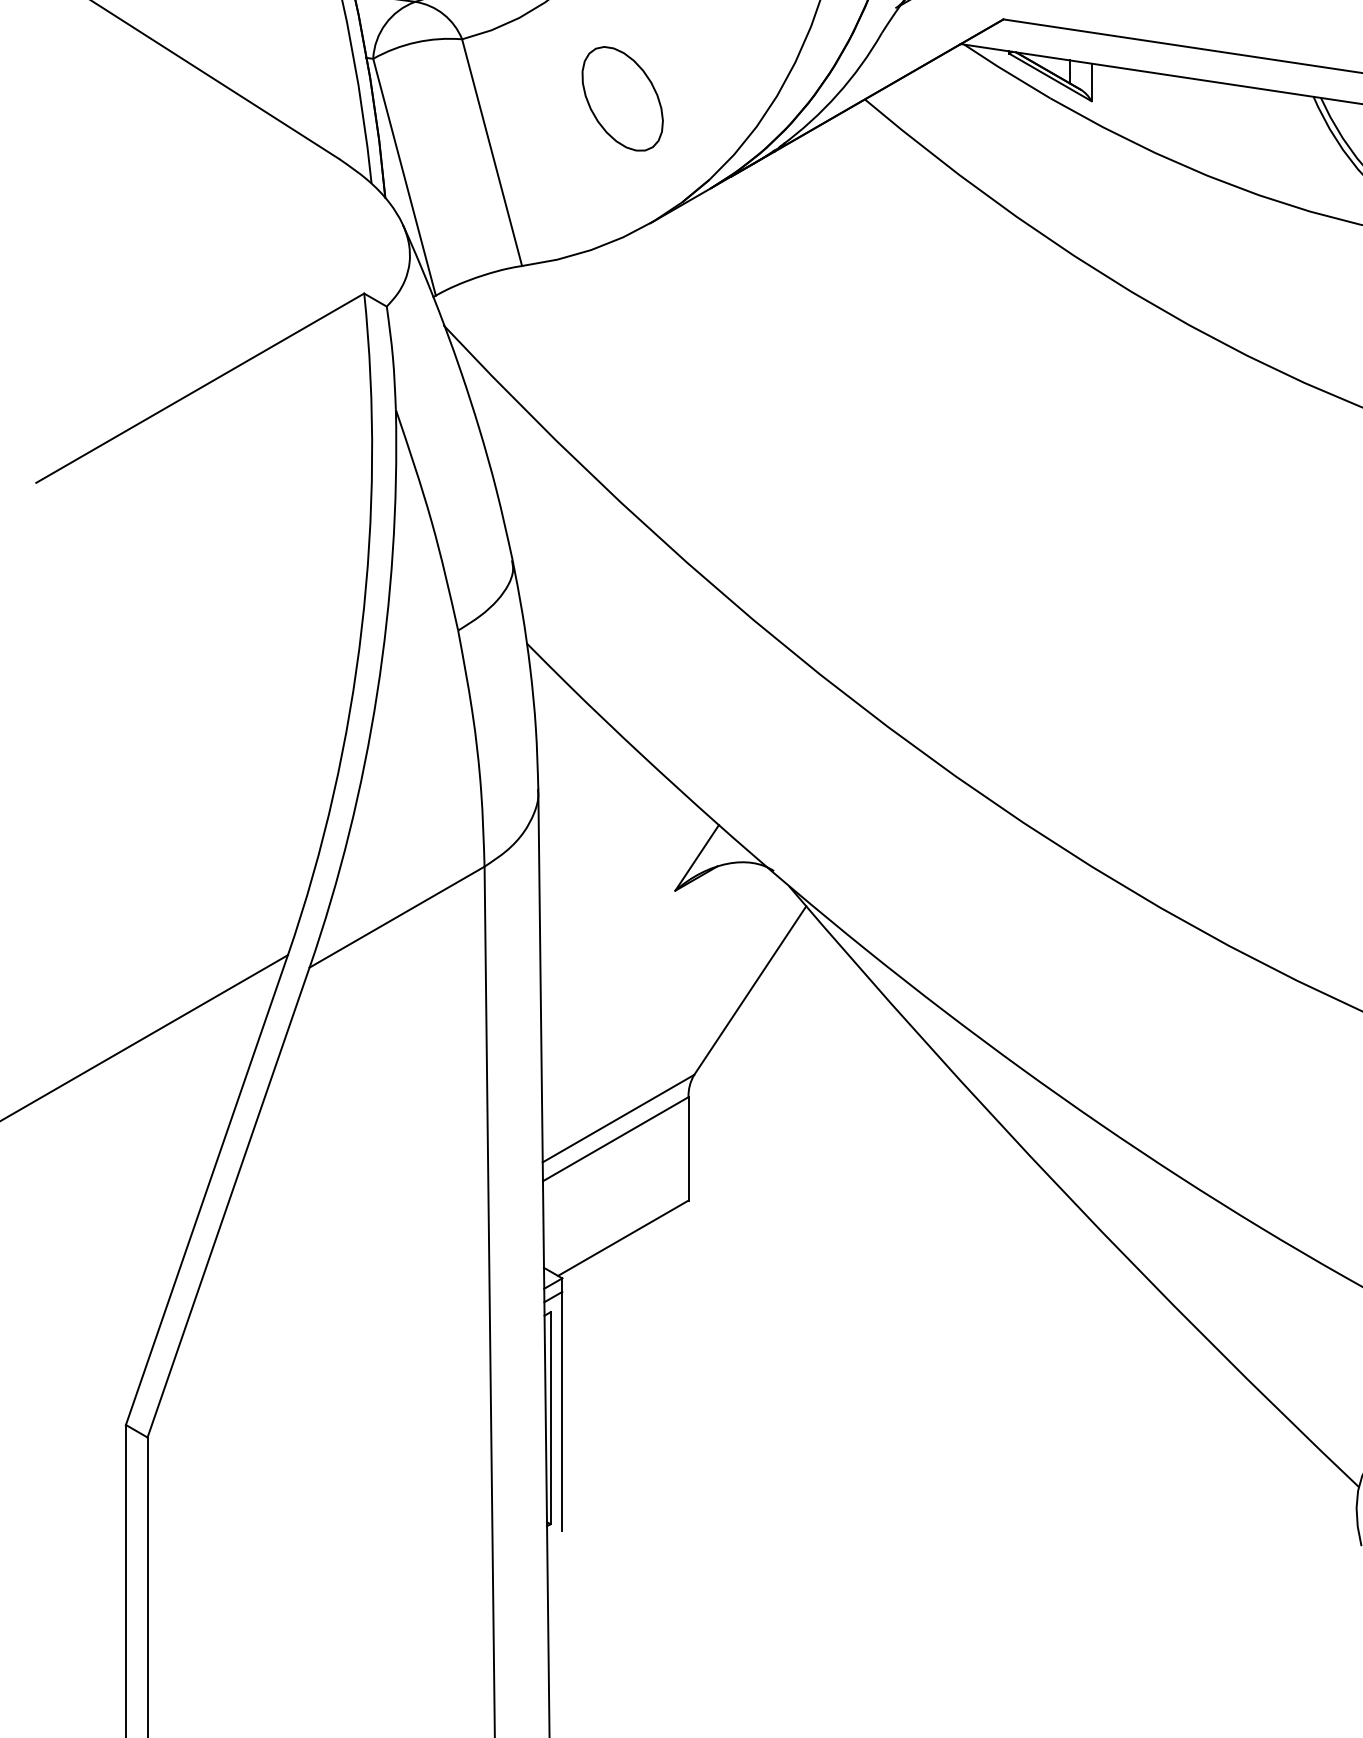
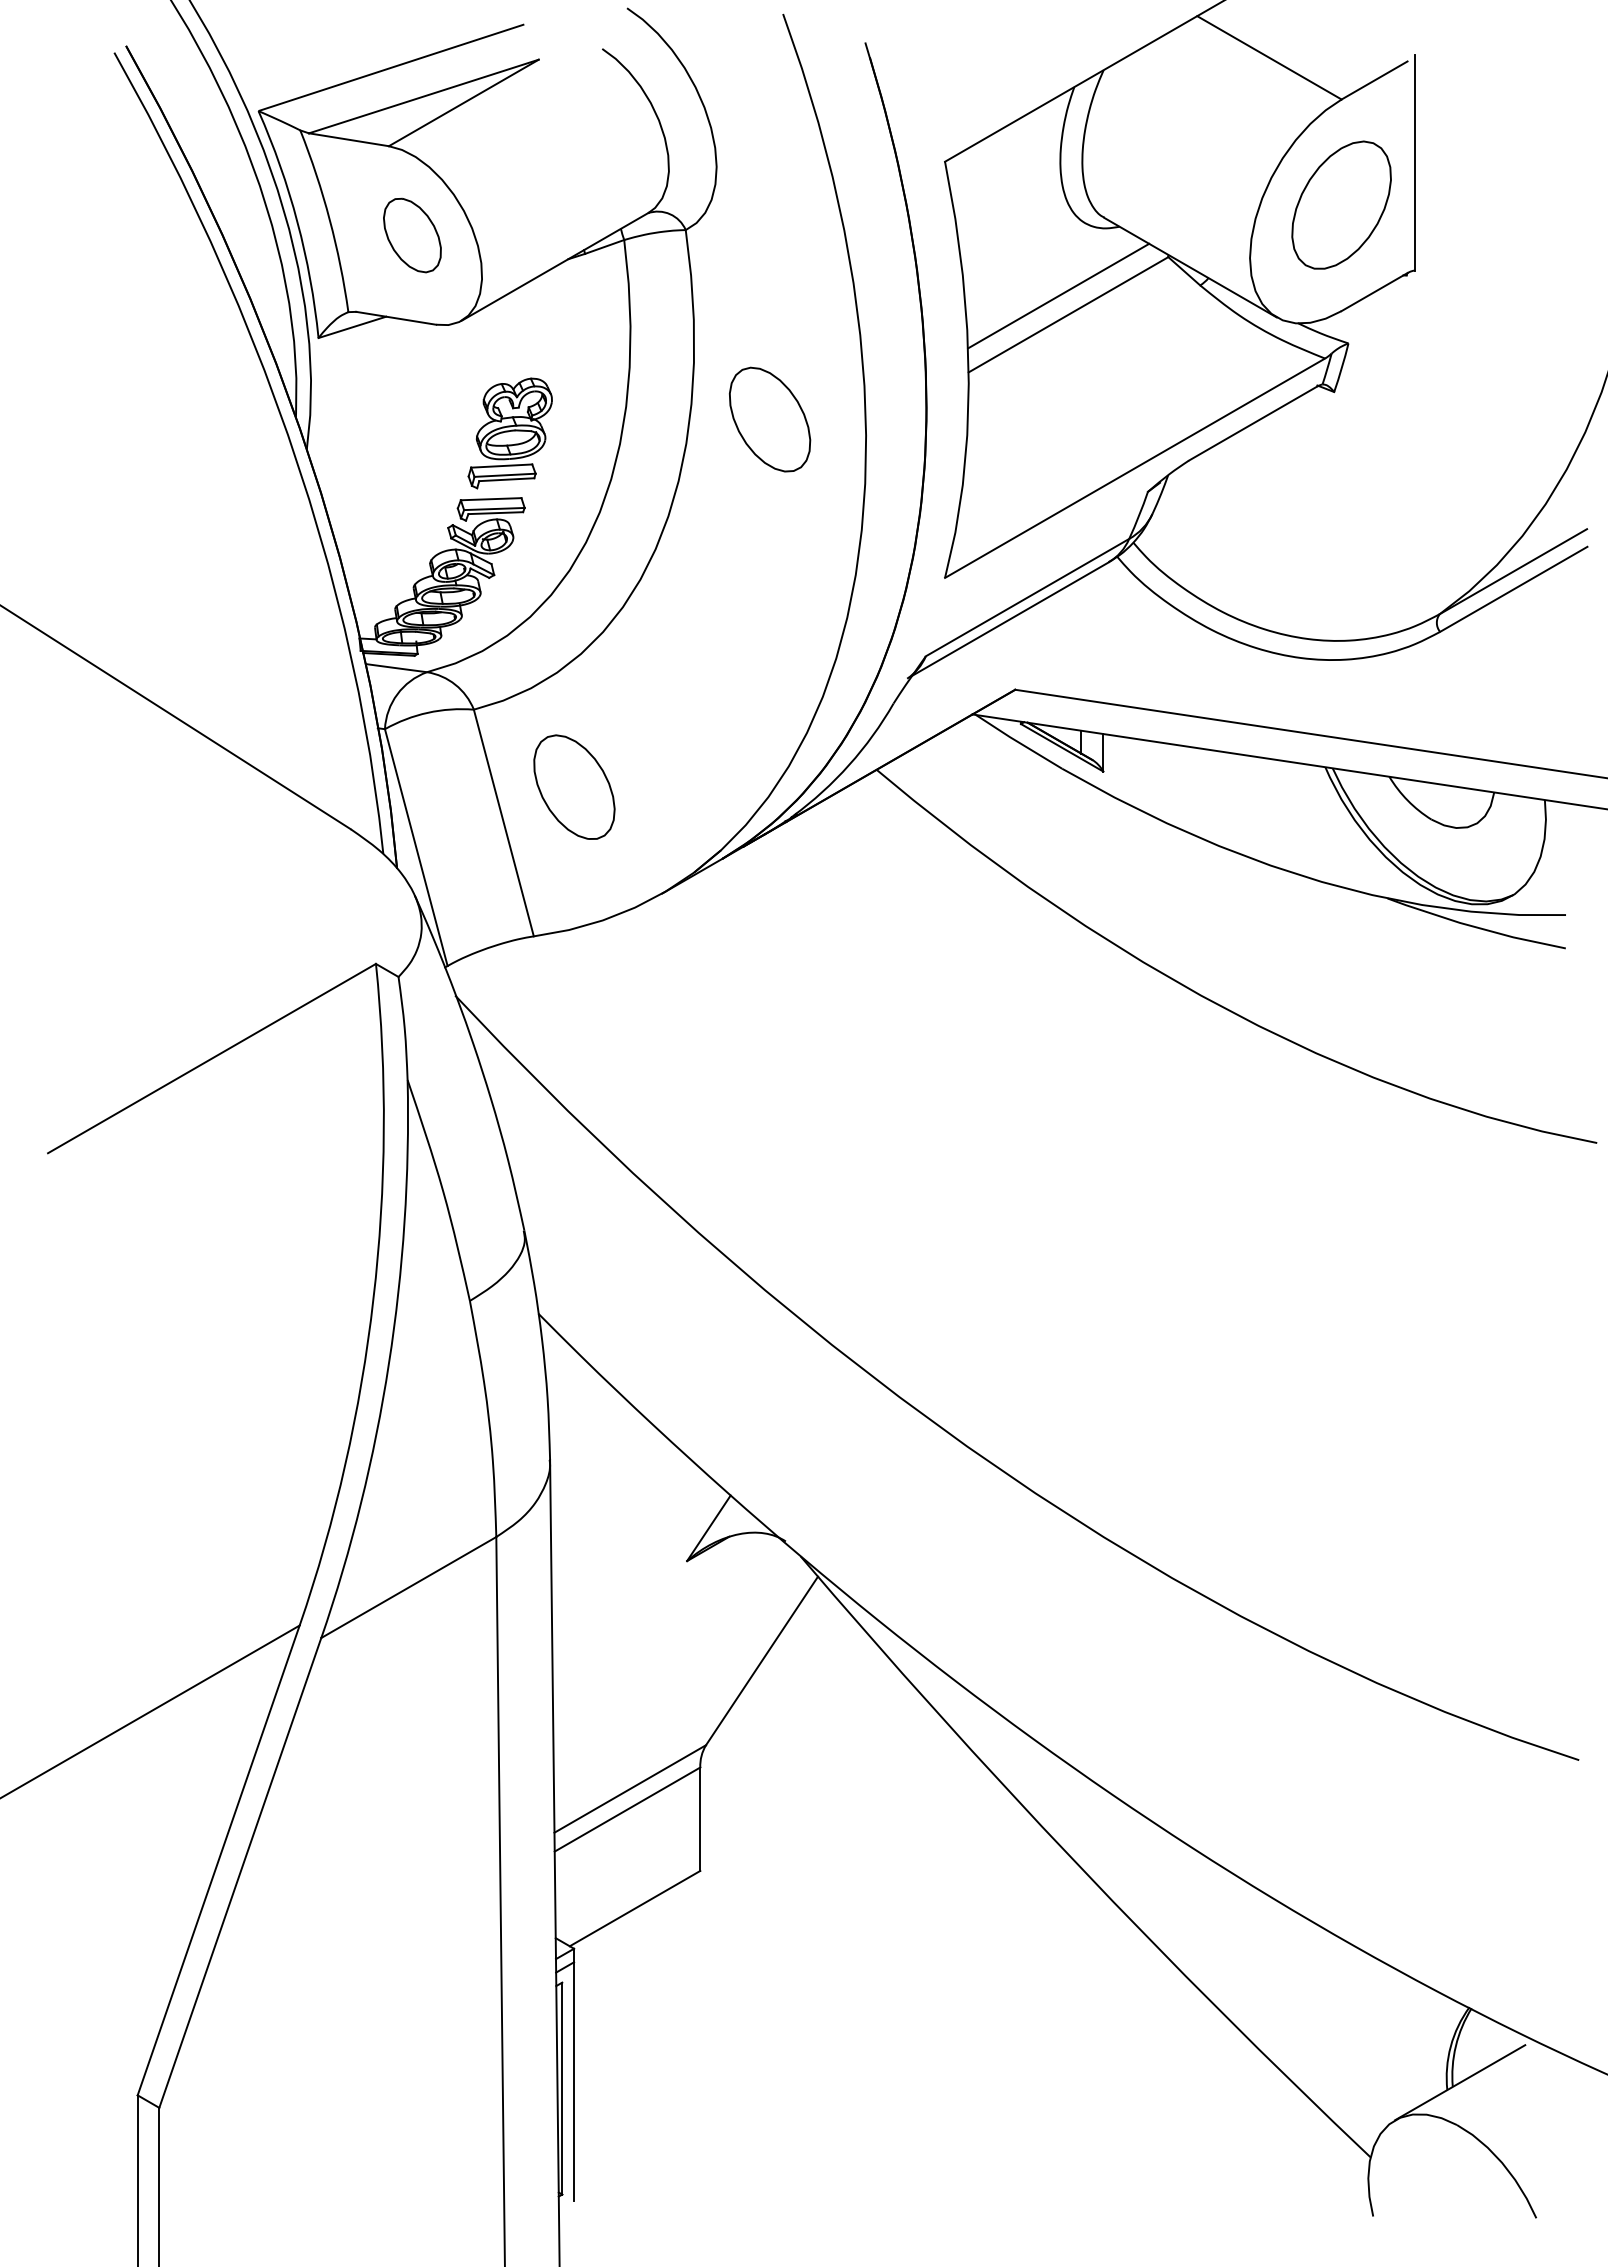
part: (622, 98) -> (574, 786), moved

